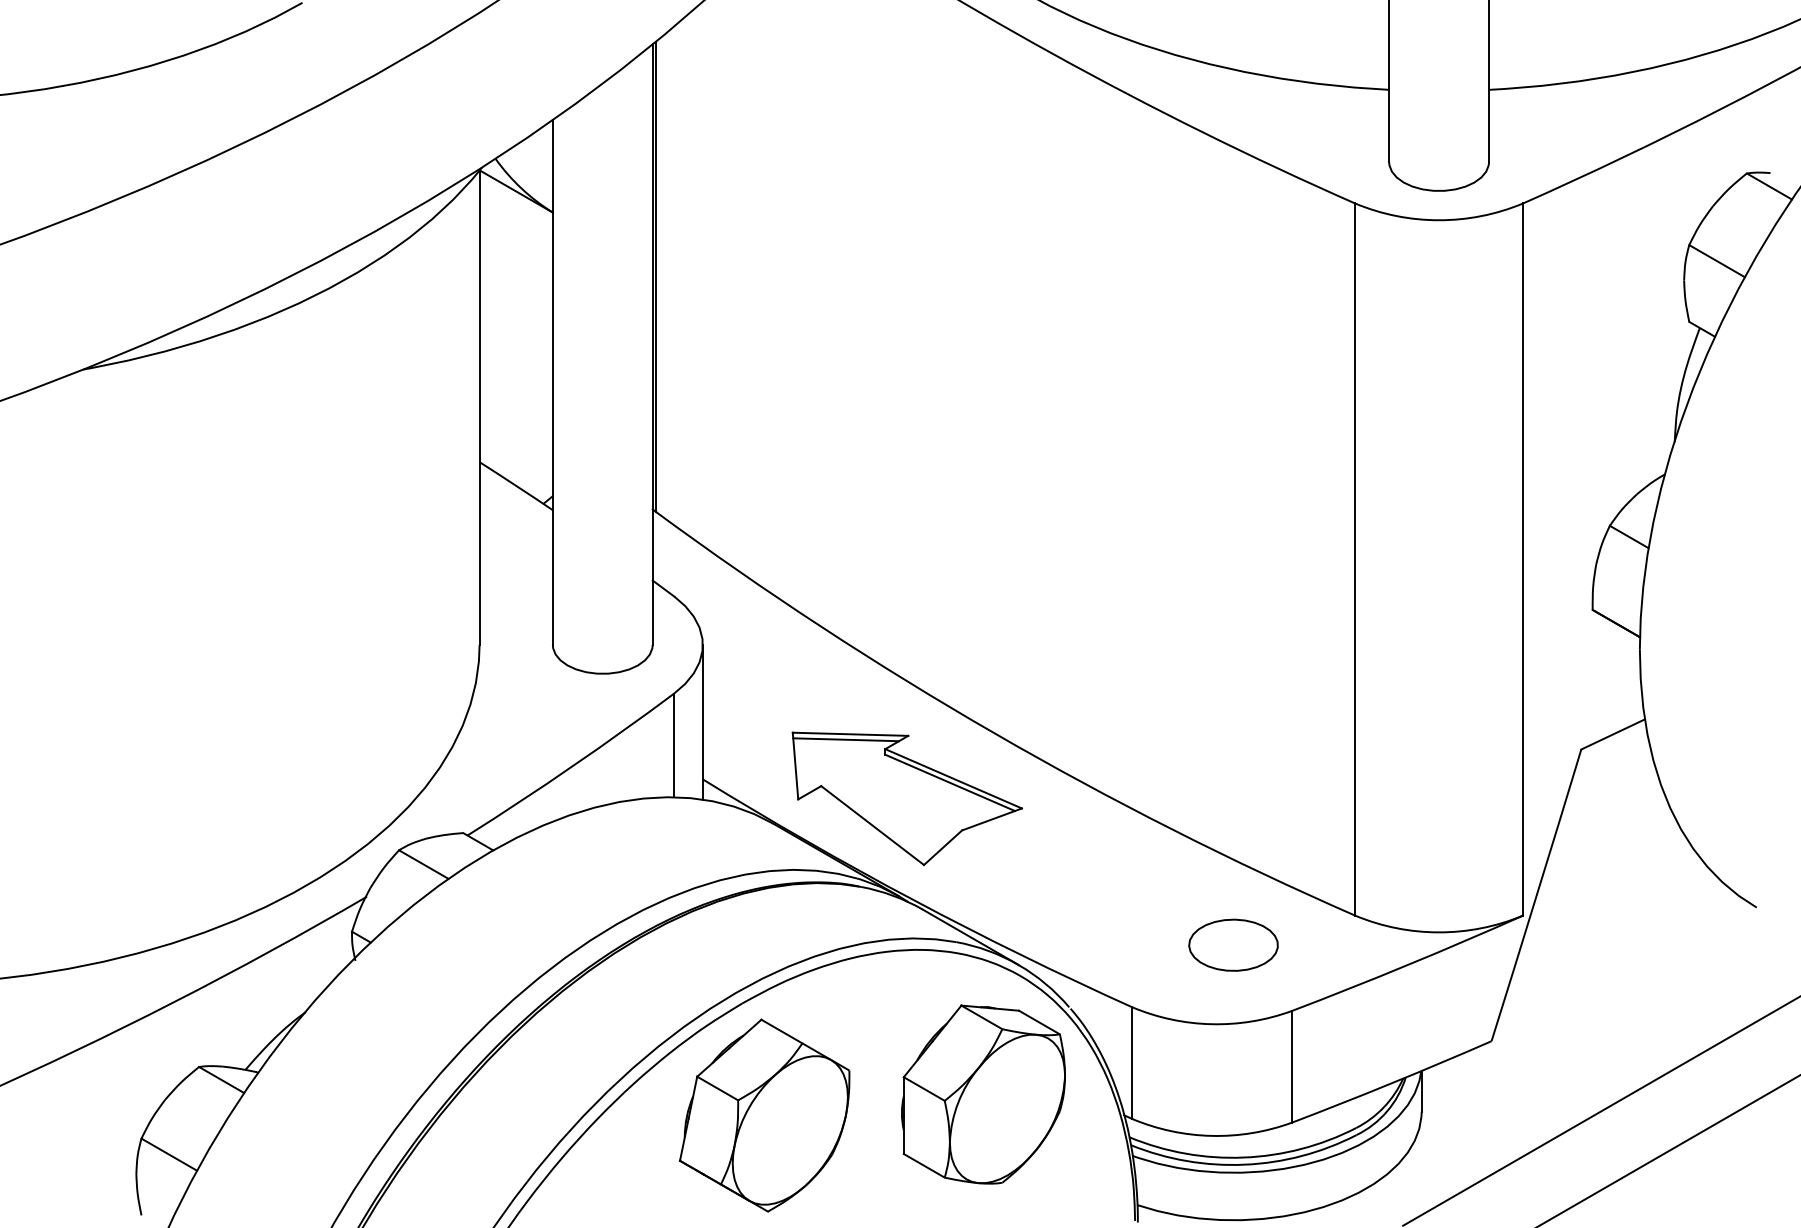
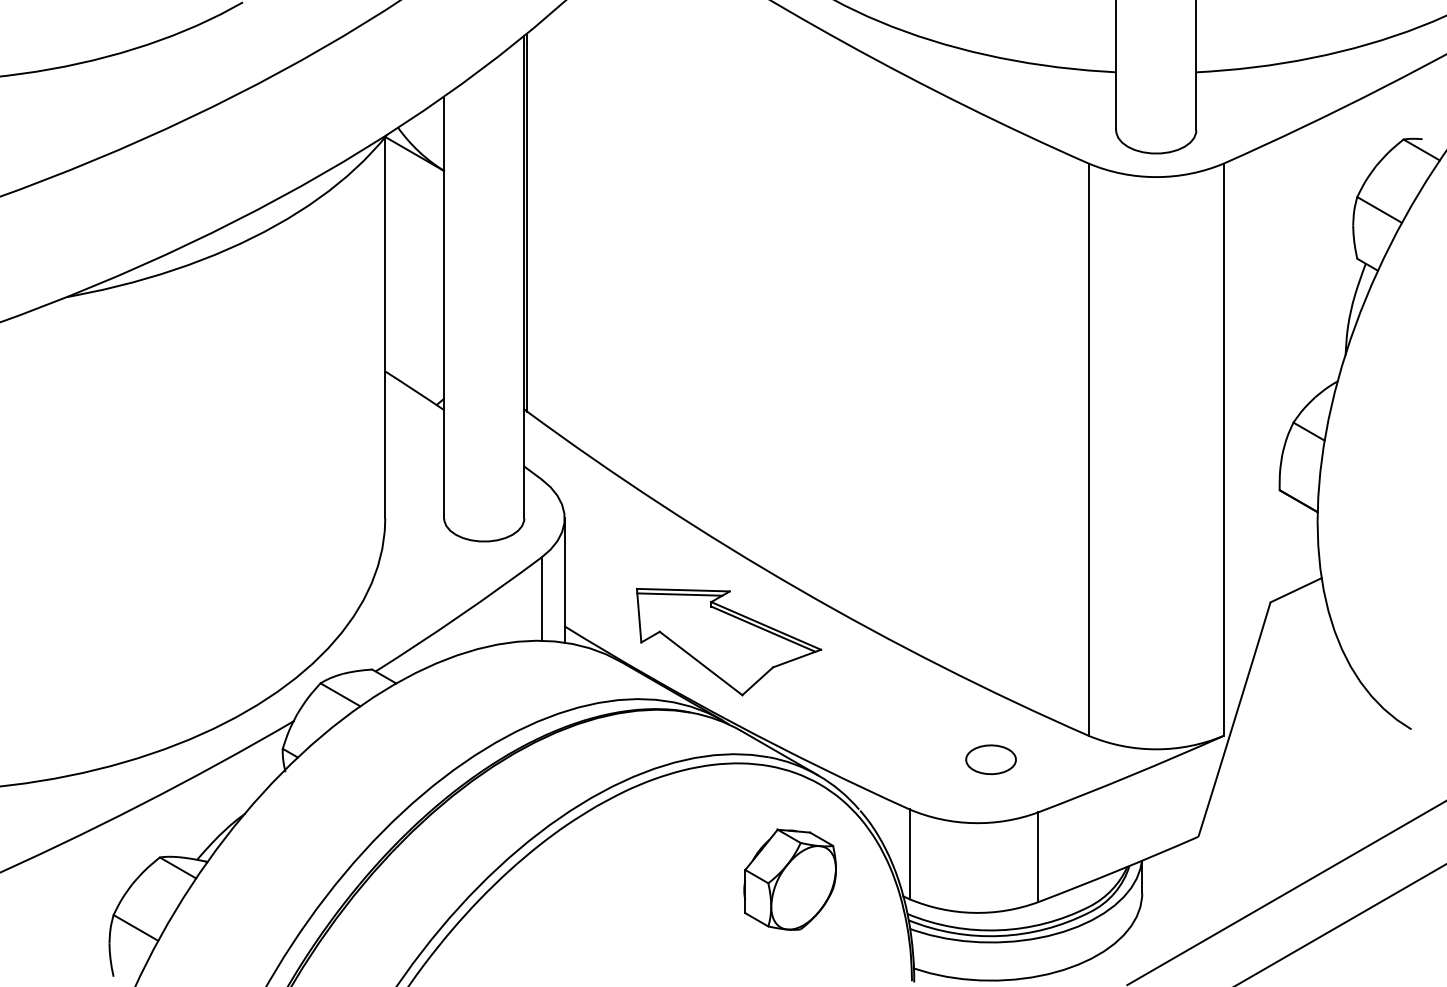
part: (1232, 945) -> (990, 759), size x0.7
part: (982, 1094) -> (789, 879), size x0.7
part: (764, 1115) -> (614, 896), removed

